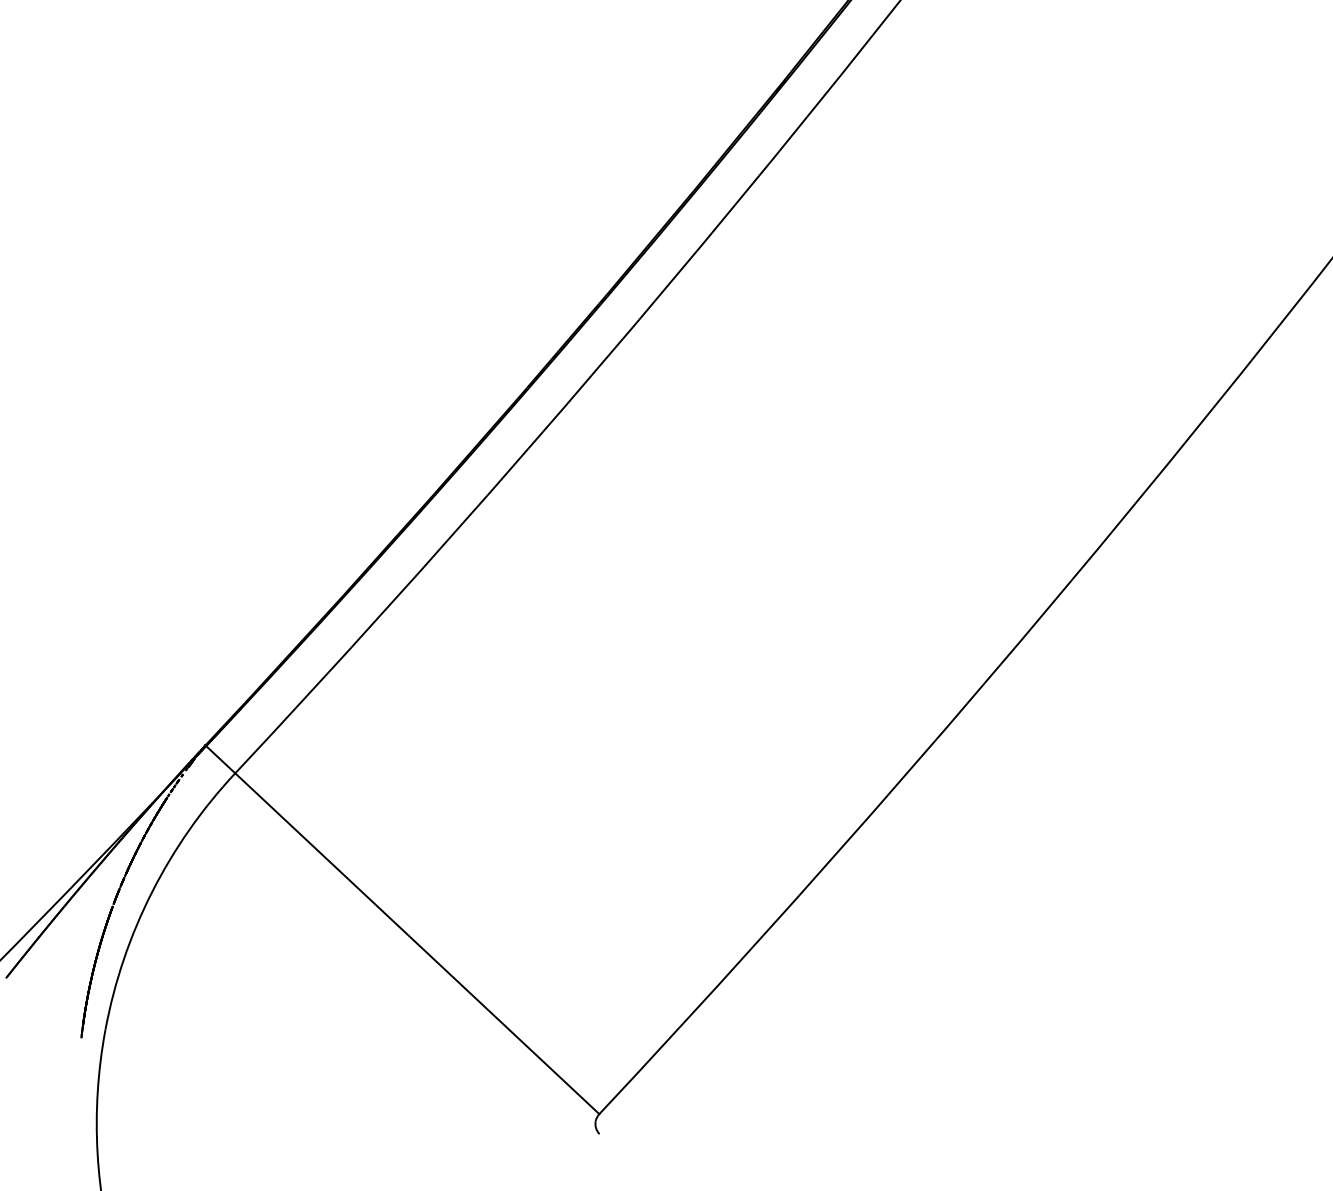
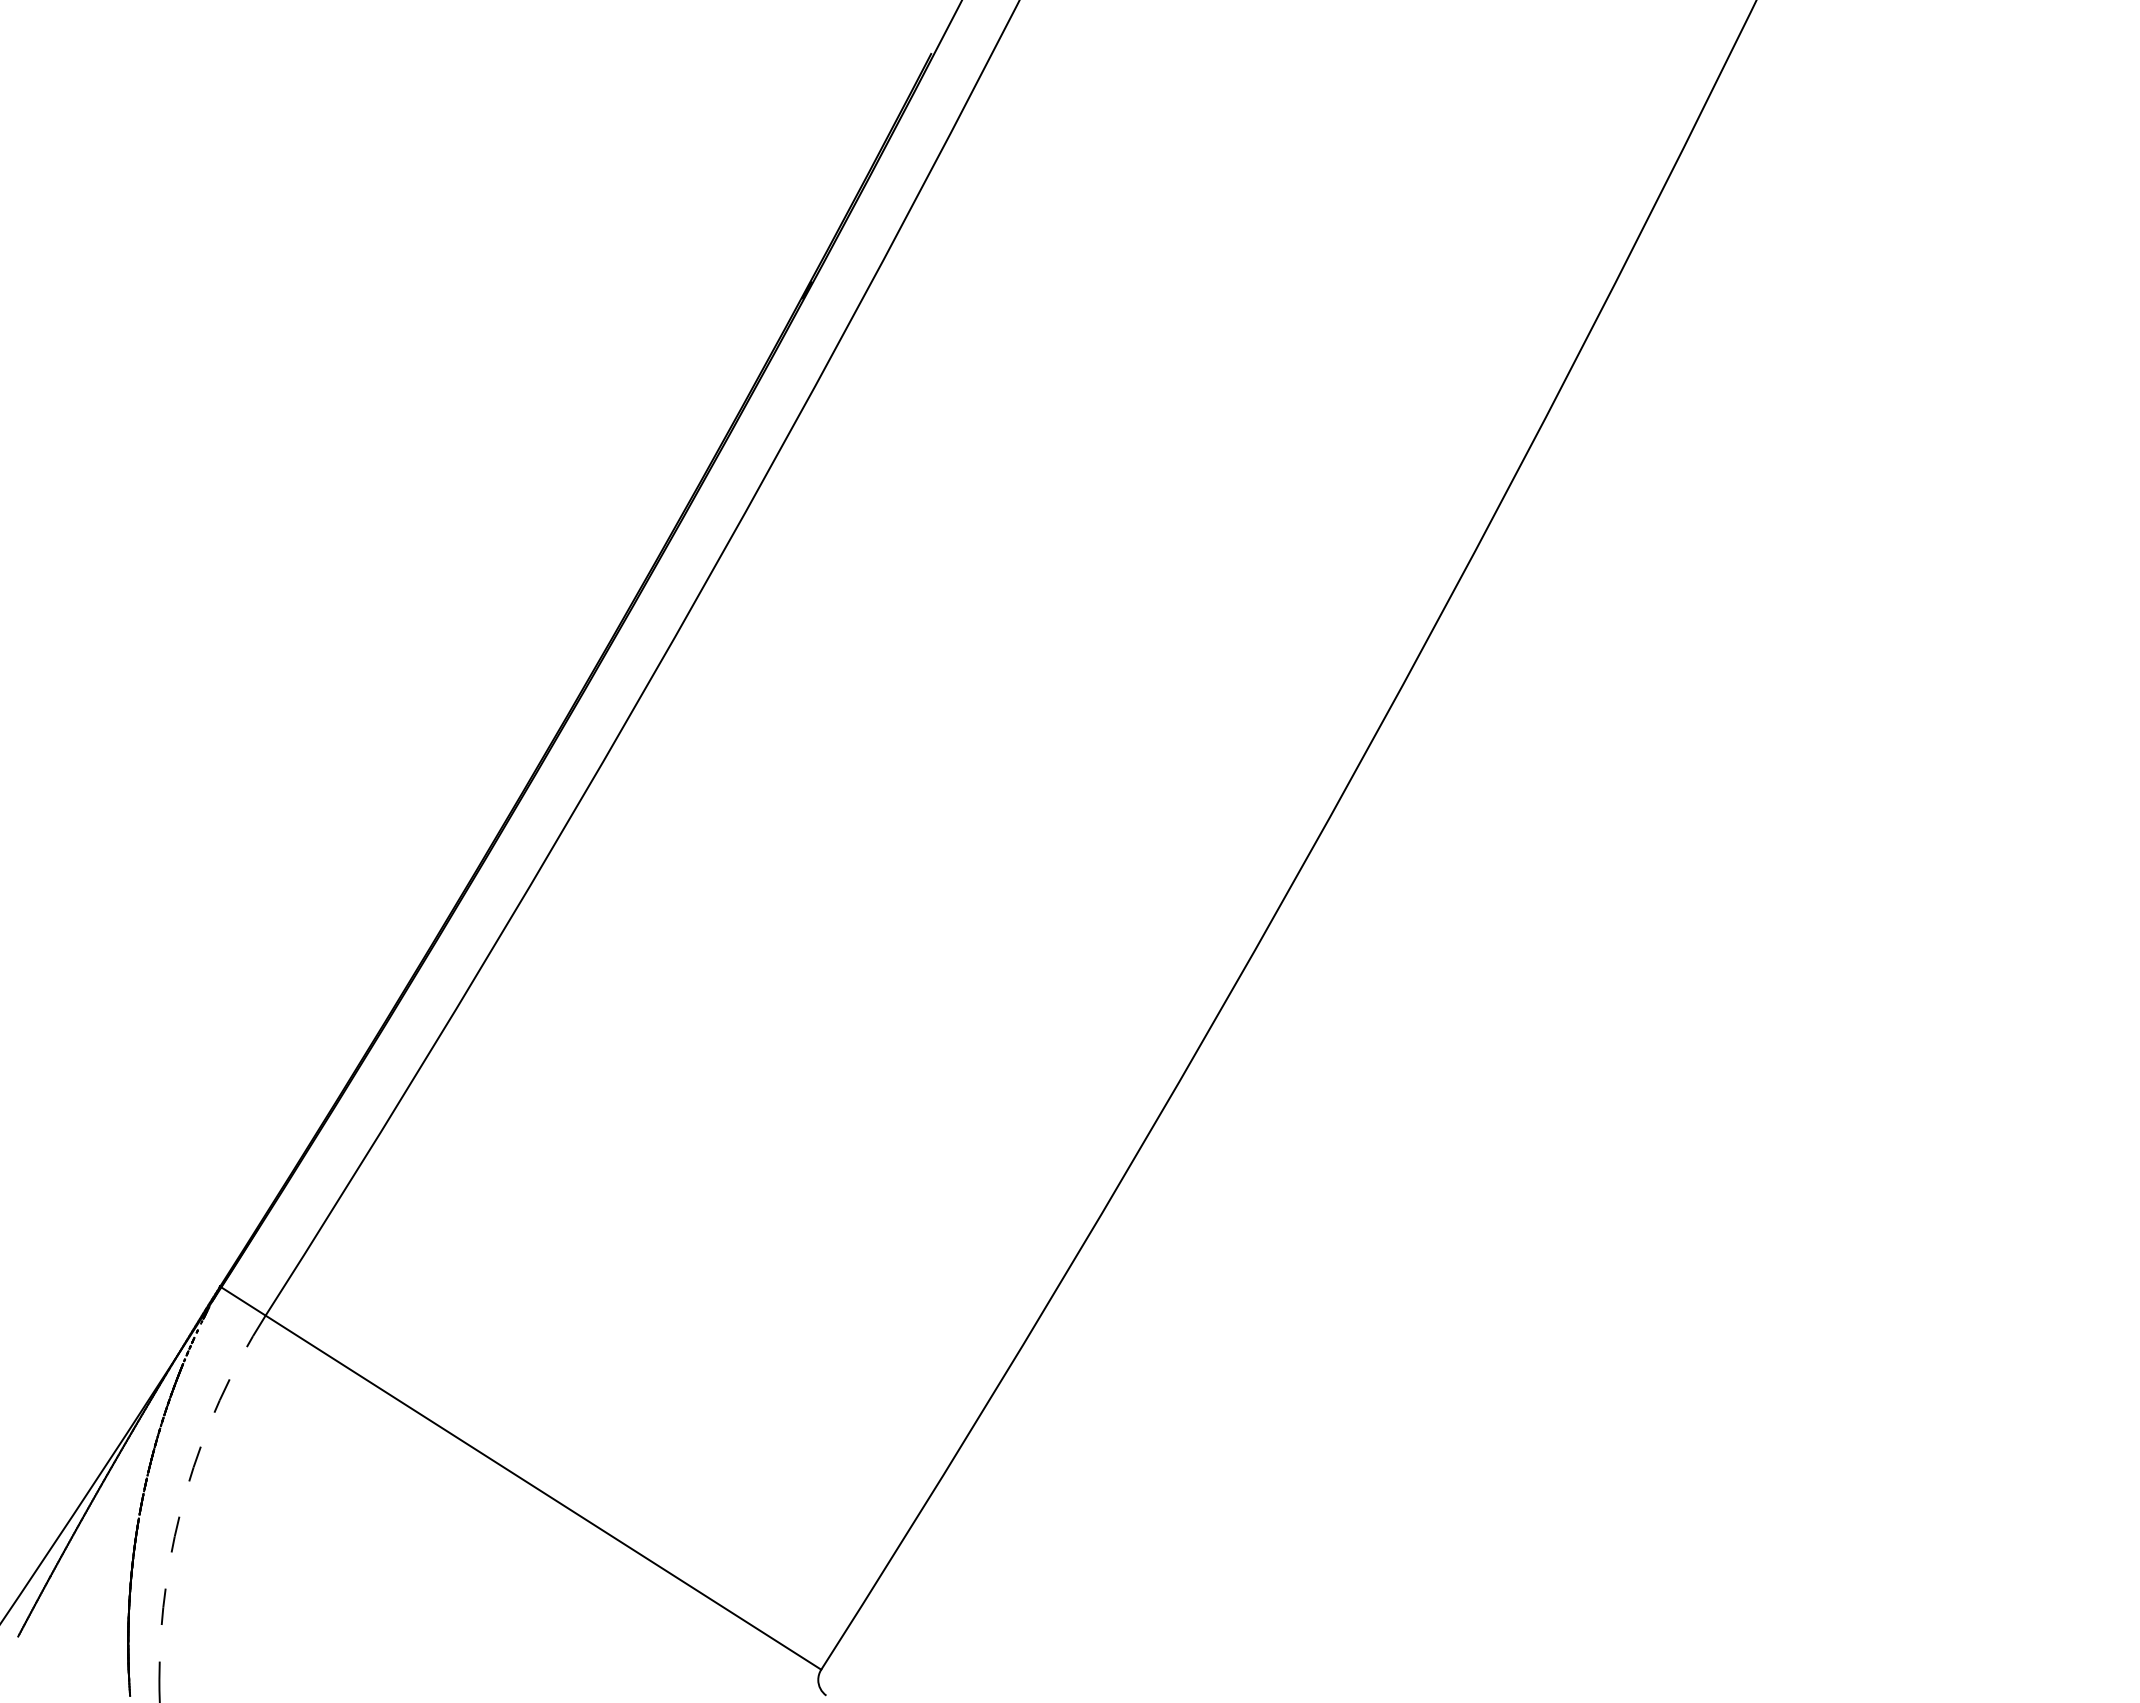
arc: (152, 892) -> (186, 1490), solid -> dashed

